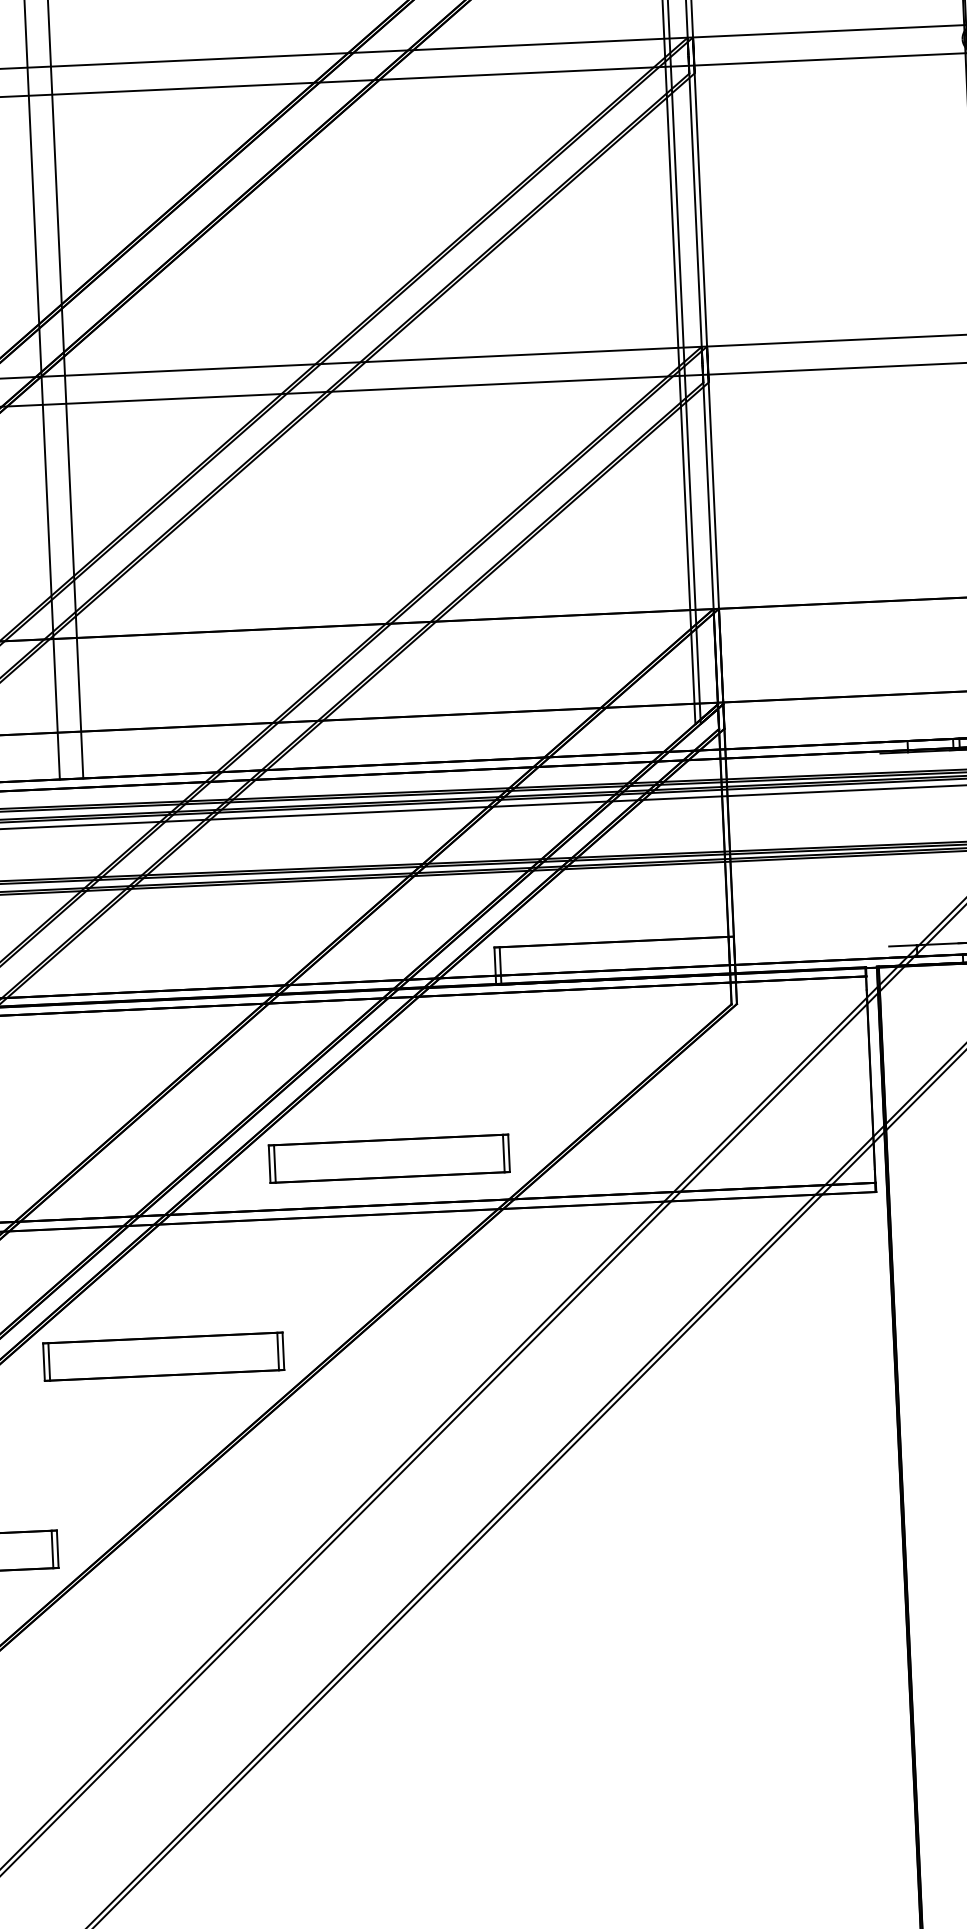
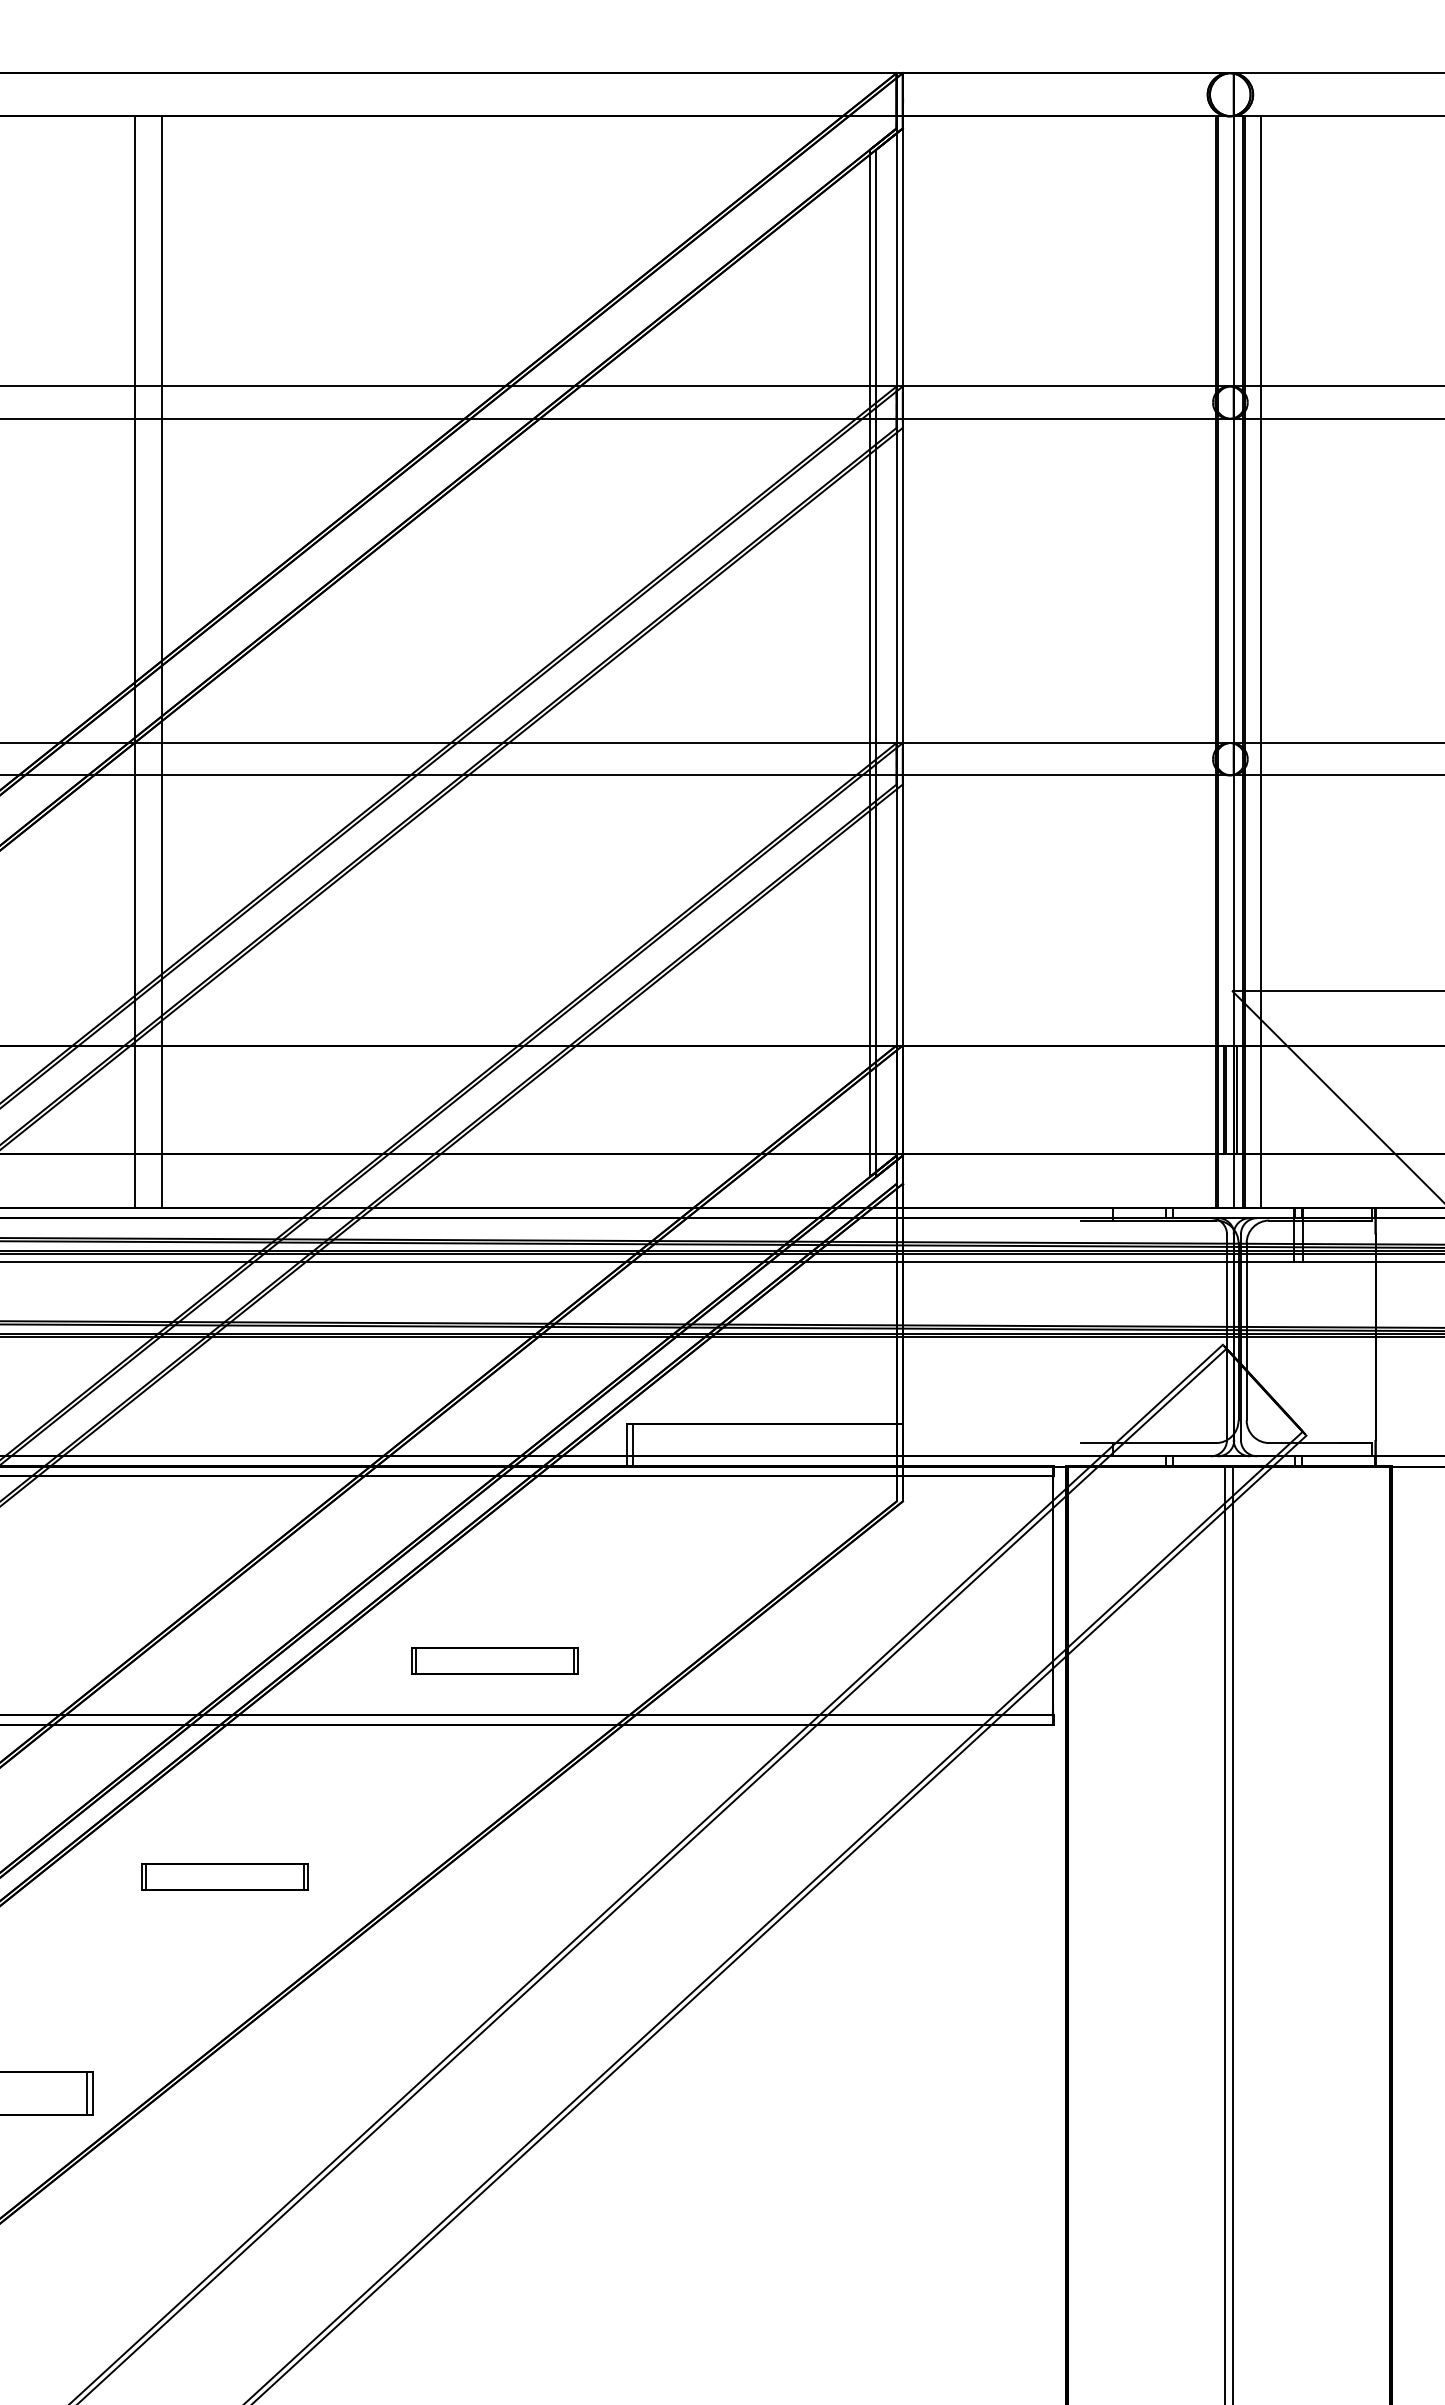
part: (389, 1158) -> (494, 1661), size x0.6
part: (163, 1356) -> (224, 1877), size x0.6

